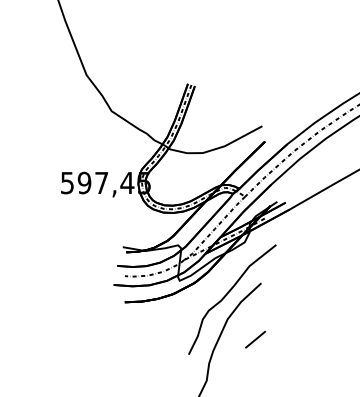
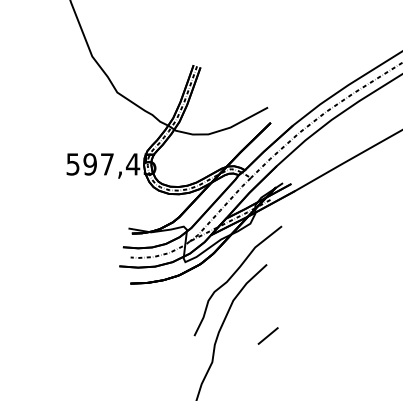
line: (254, 339) -> (267, 335), moved

